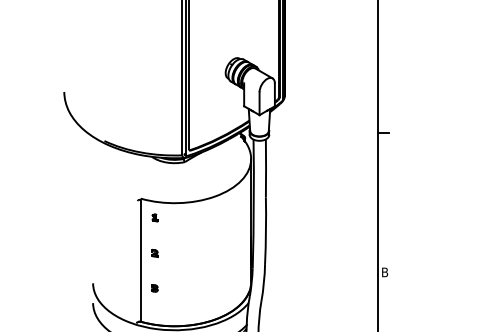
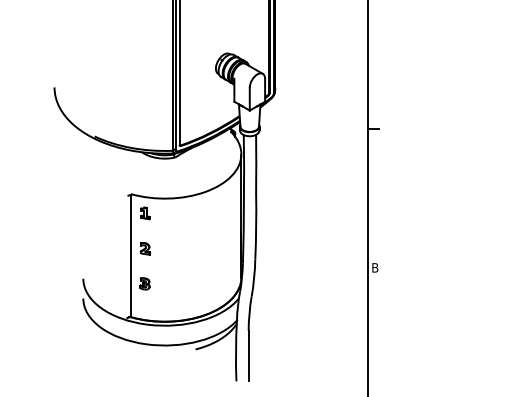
part: (155, 218) -> (145, 213), size x1.67
part: (154, 253) -> (144, 248), size x1.67
part: (154, 288) -> (144, 283), size x1.67

